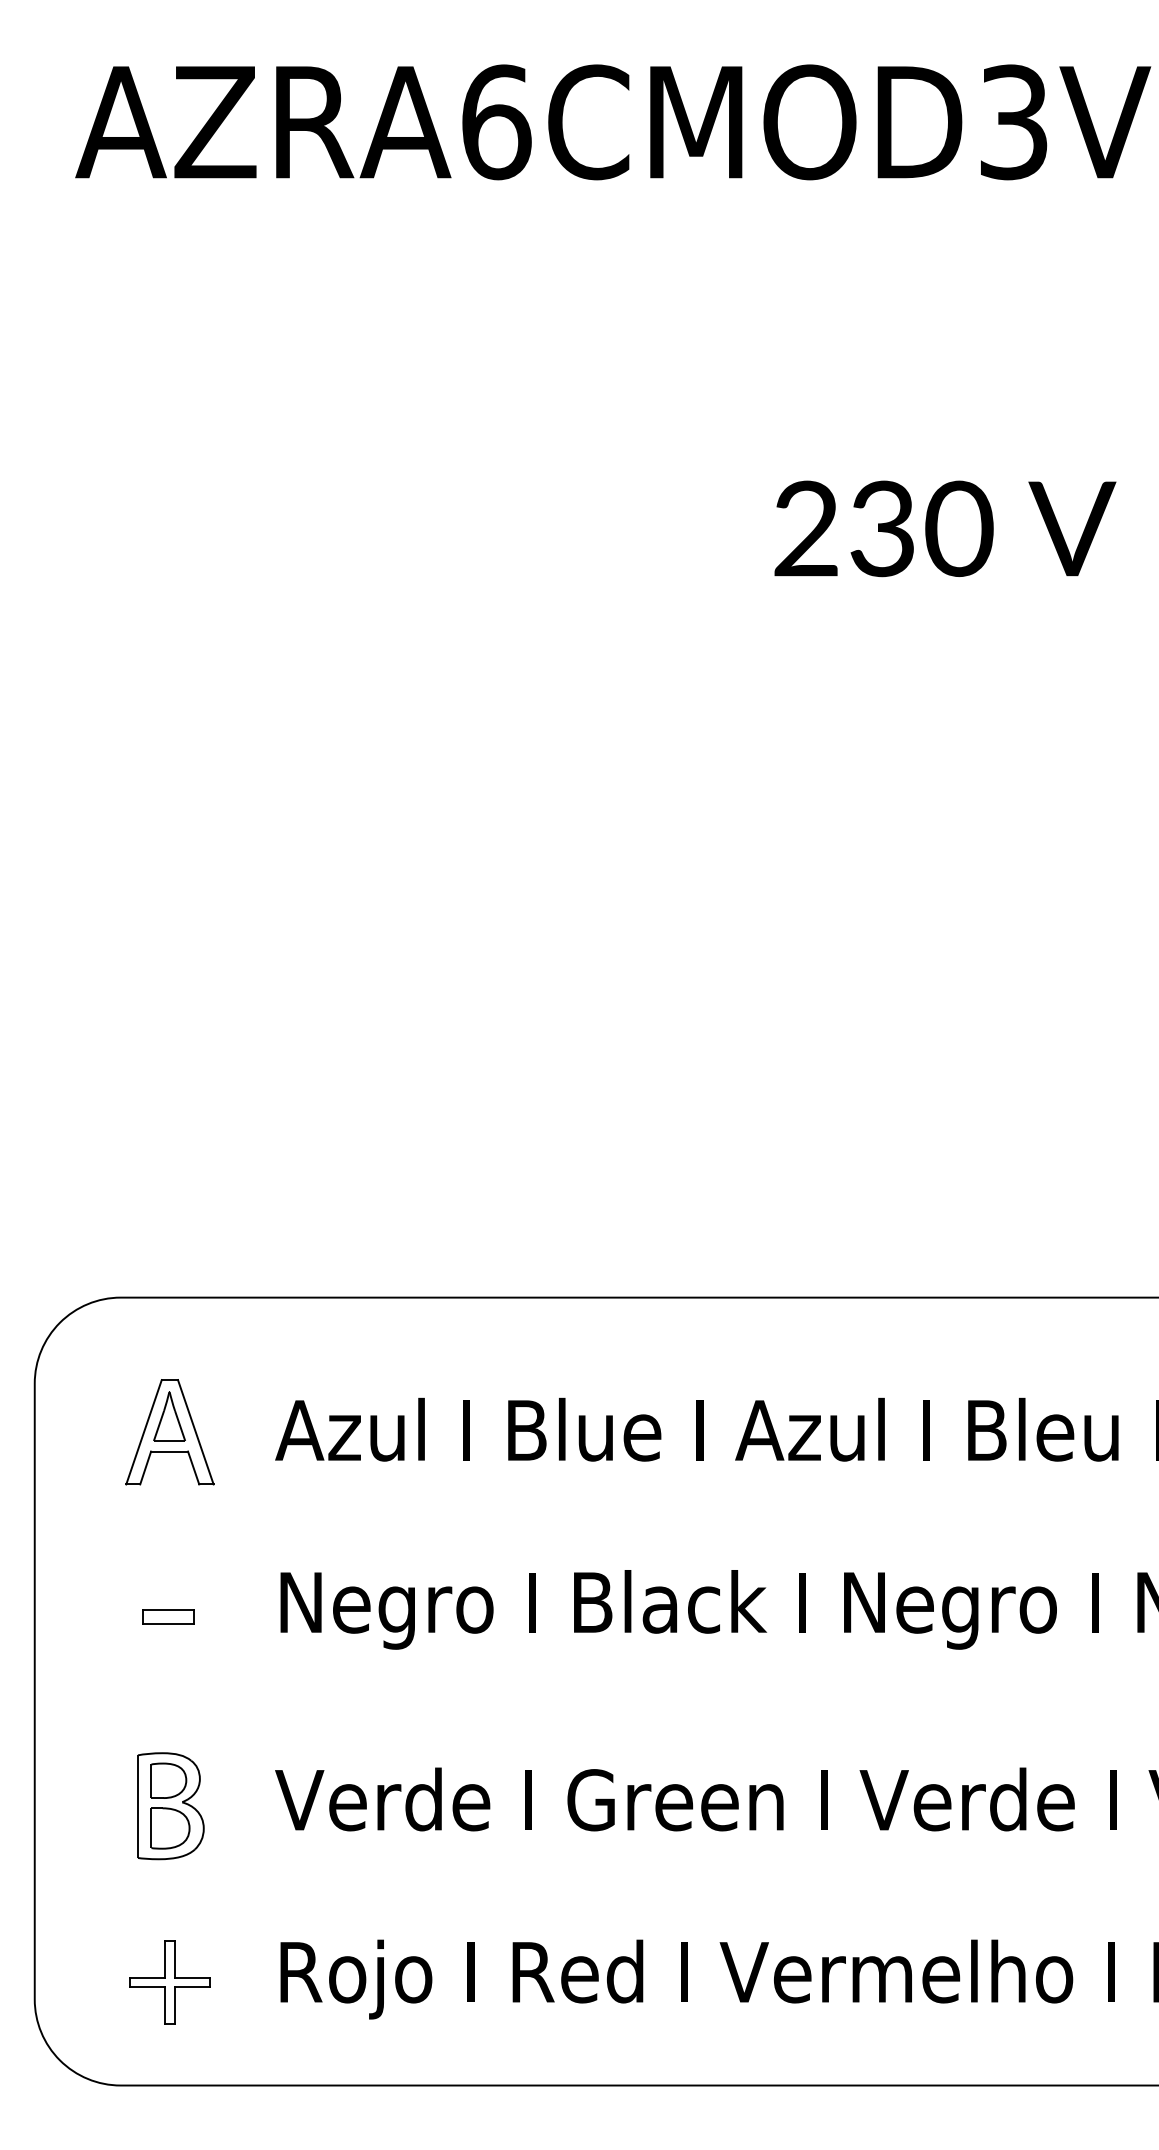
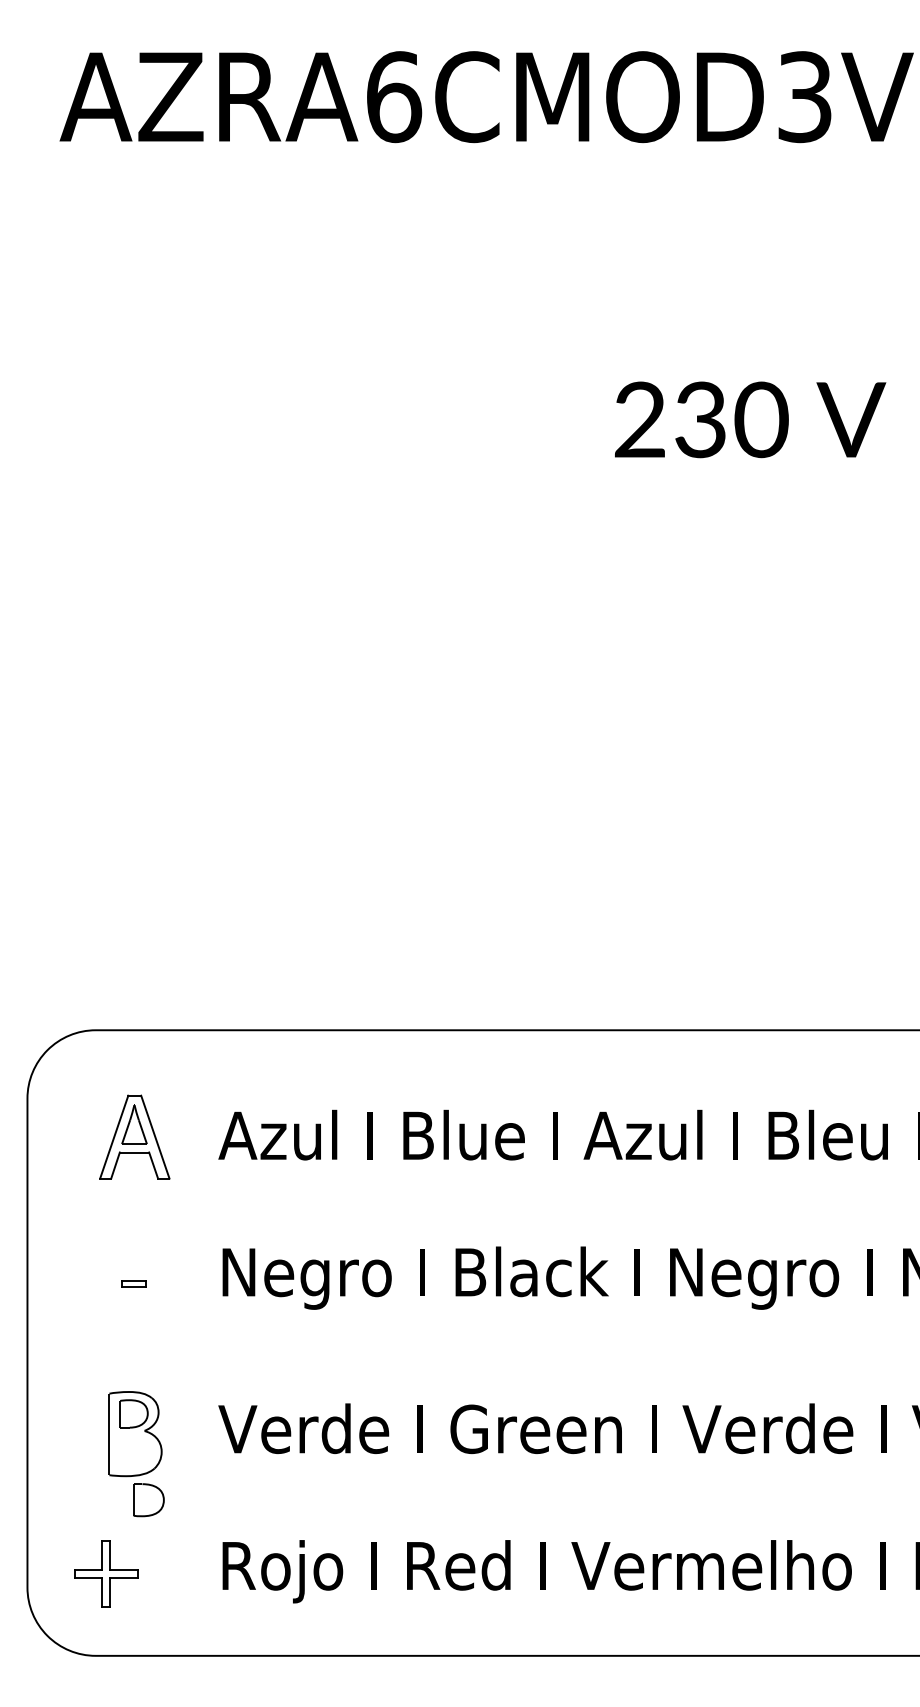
part: (168, 1616) -> (133, 1283), size x0.6
part: (170, 1828) -> (148, 1500), moved
part: (169, 1982) -> (105, 1574), moved

